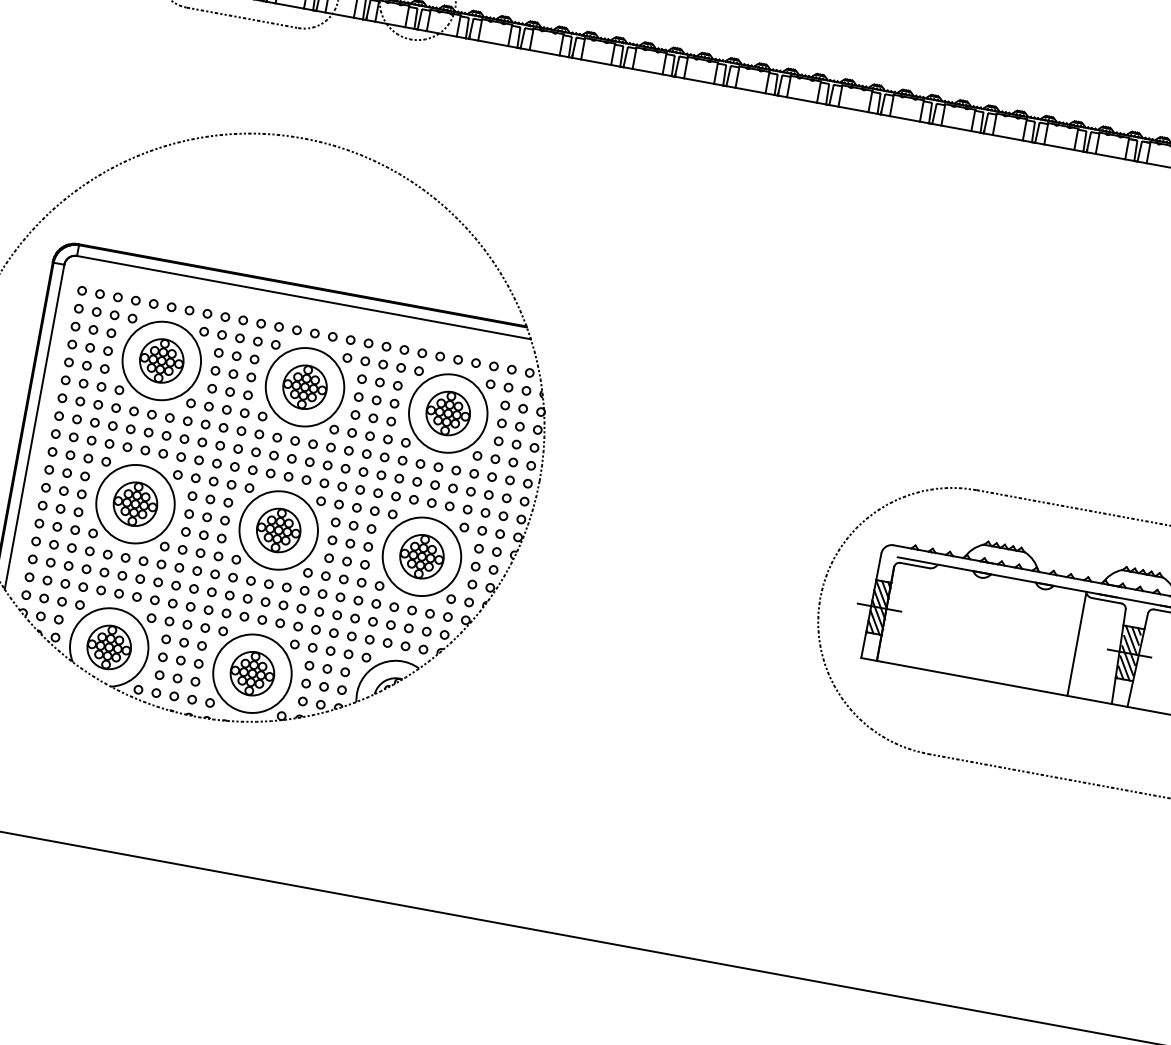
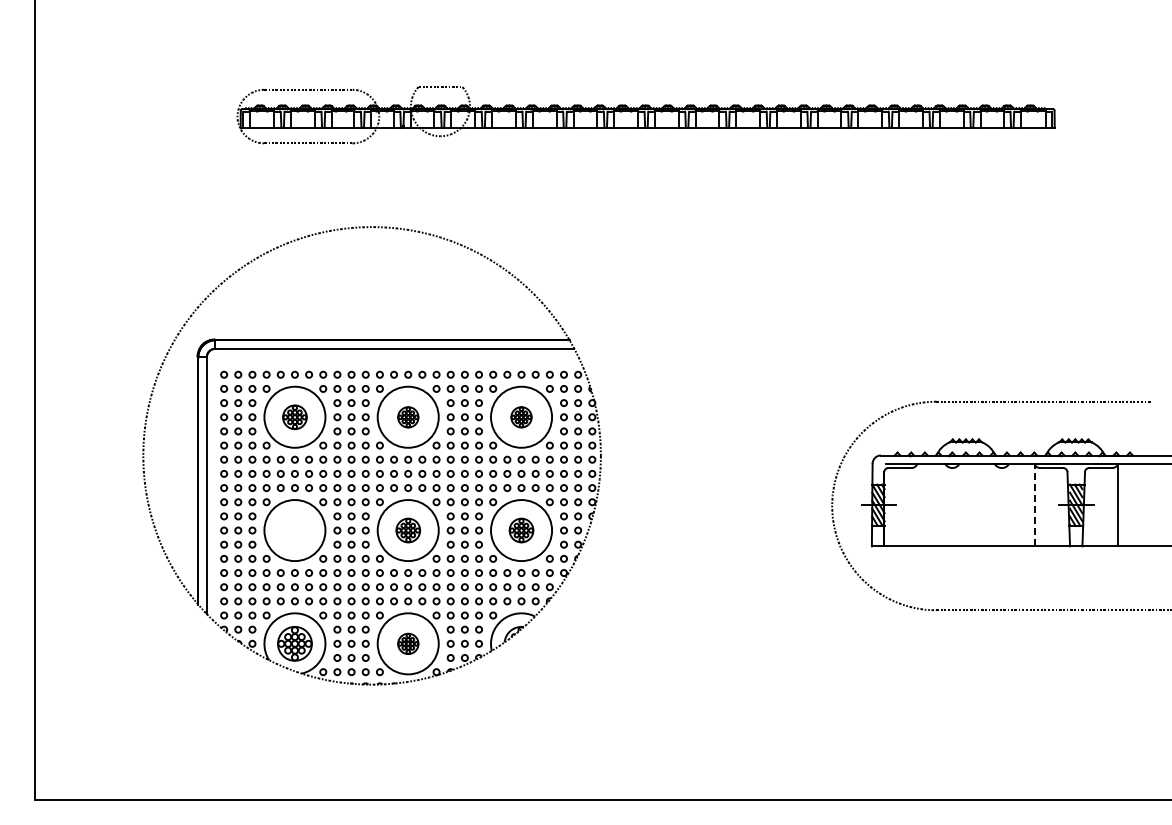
part: (161, 361) -> (294, 417), size x0.7
part: (305, 387) -> (408, 417), size x0.6
part: (448, 413) -> (521, 417), size x0.6
part: (134, 504) -> (294, 530), removed
part: (279, 530) -> (408, 530), size x0.7
part: (421, 556) -> (521, 530), size x0.7
line: (1076, 642) -> (1034, 504), solid -> dashed
part: (252, 673) -> (408, 643), size x0.6

